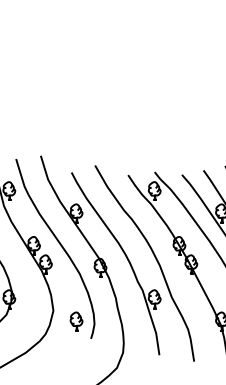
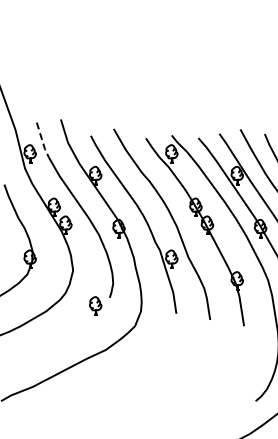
line: (21, 178) -> (42, 141), solid -> dashed
part: (76, 321) -> (95, 305), moved

